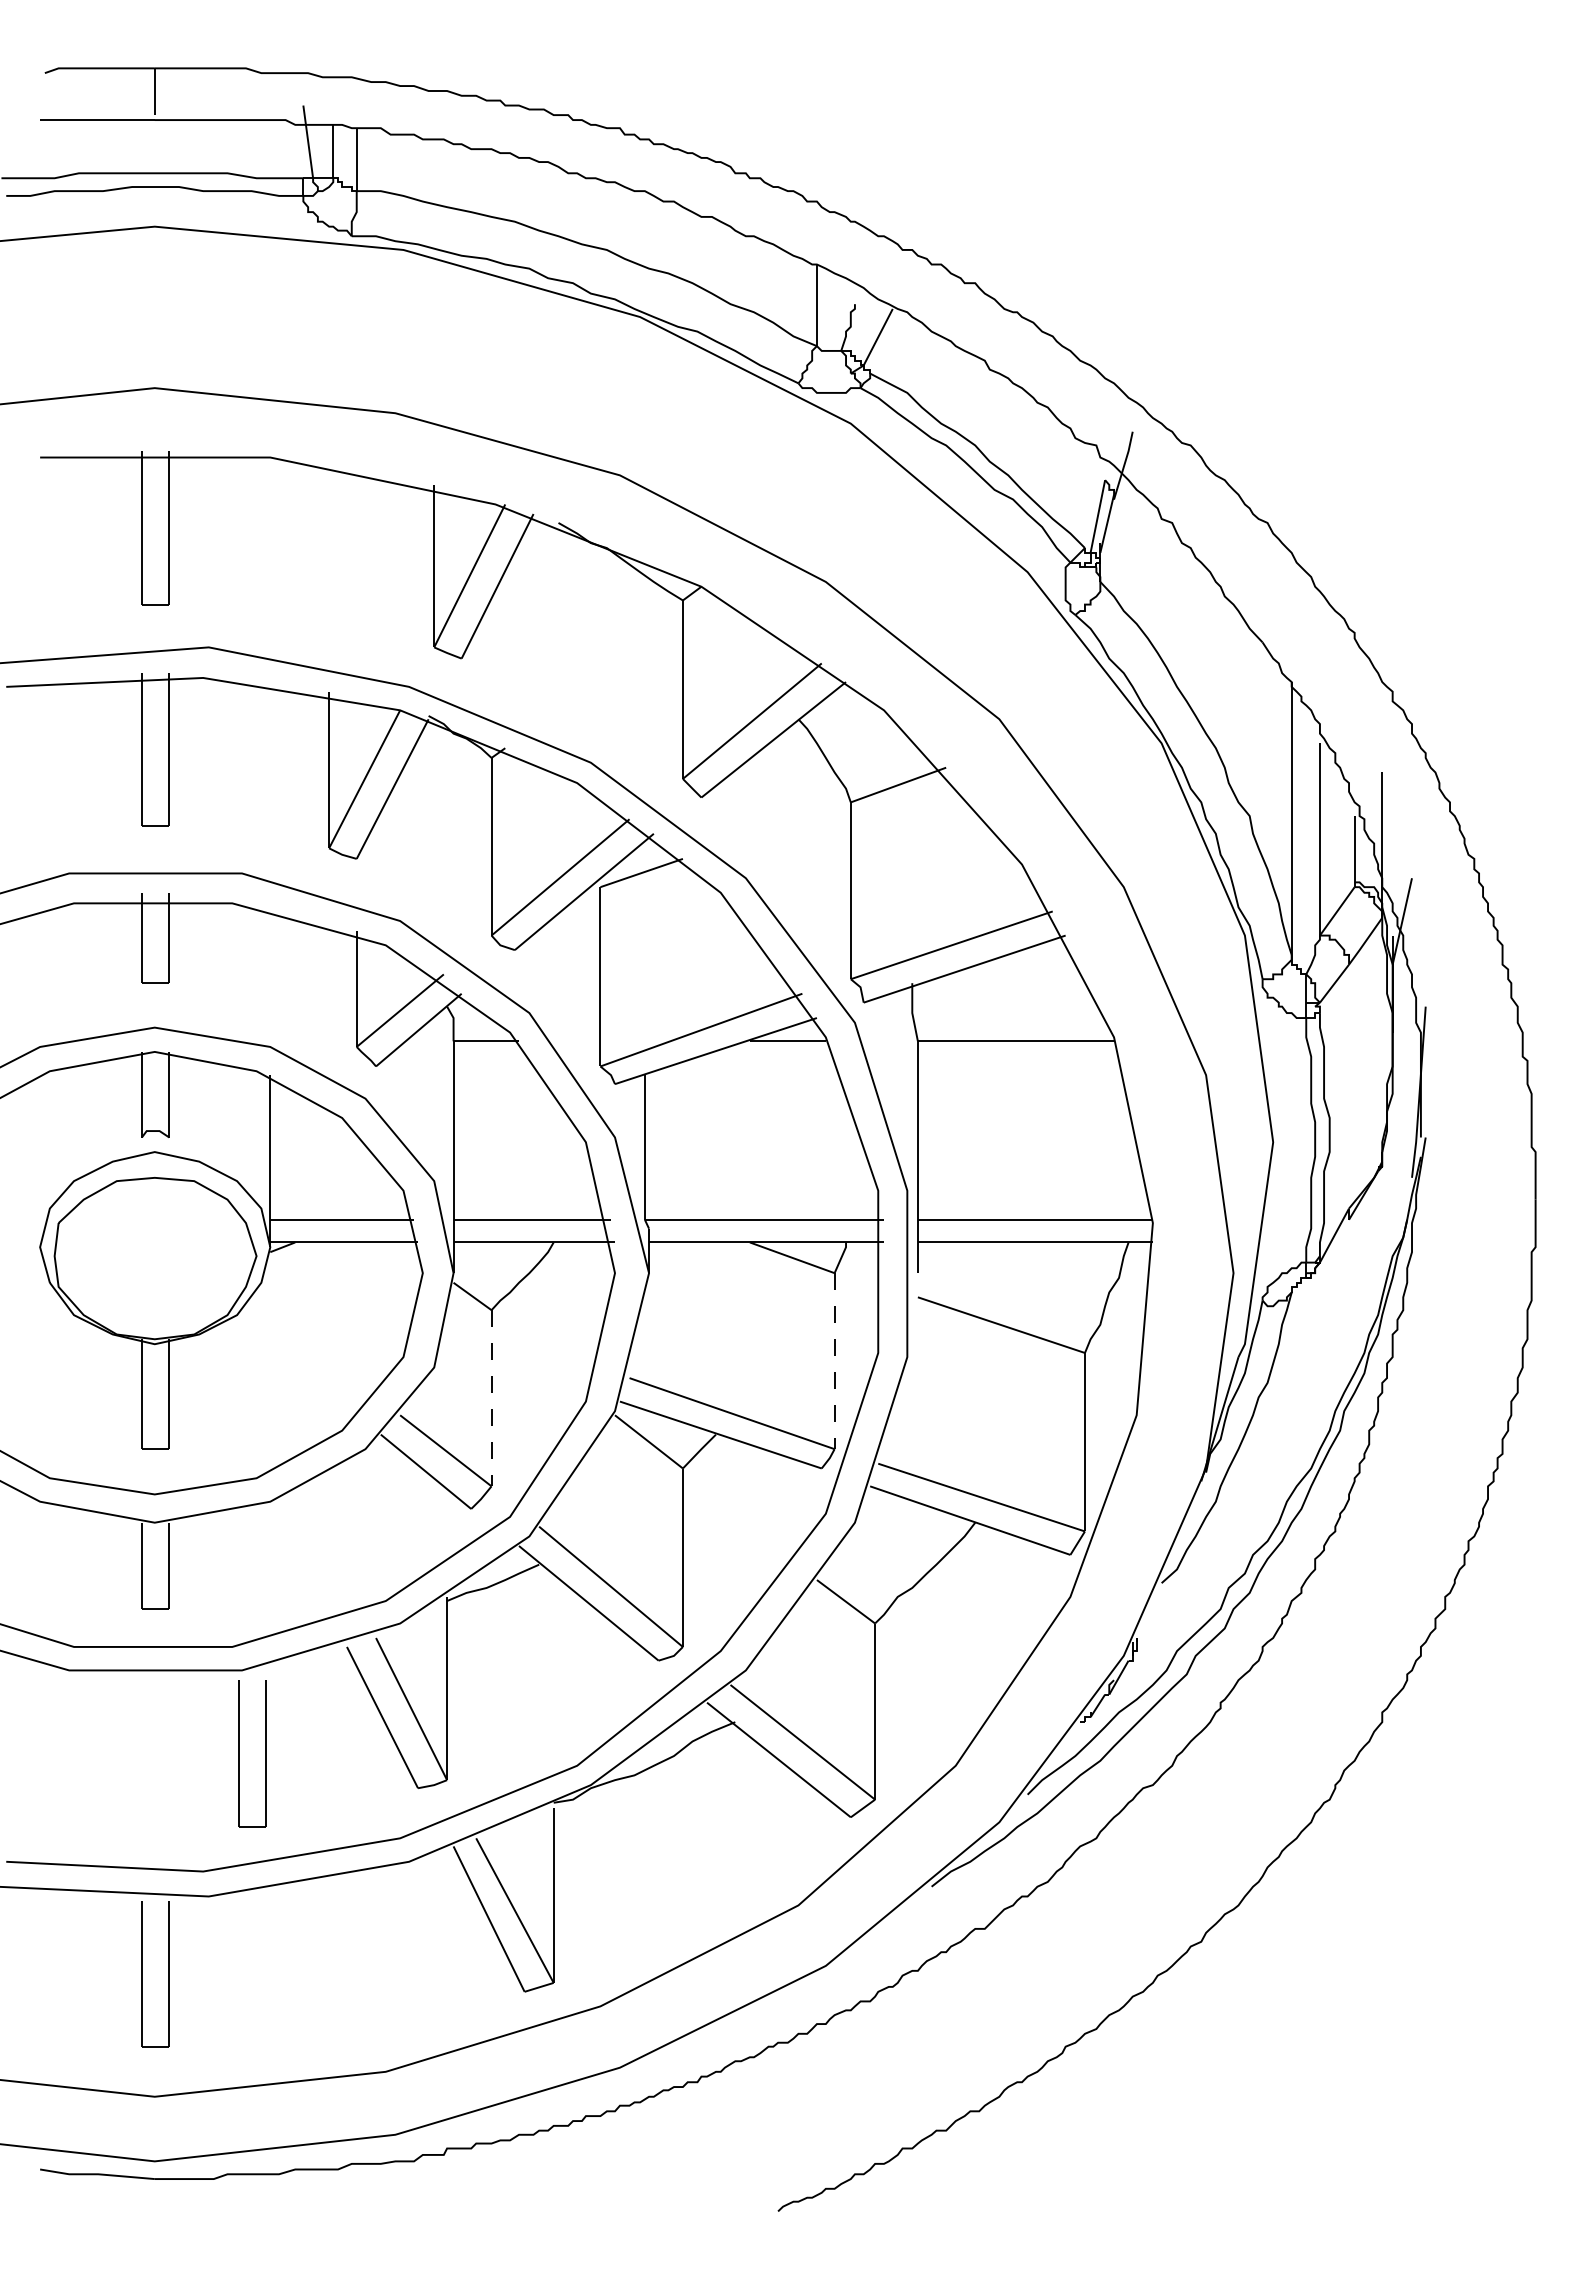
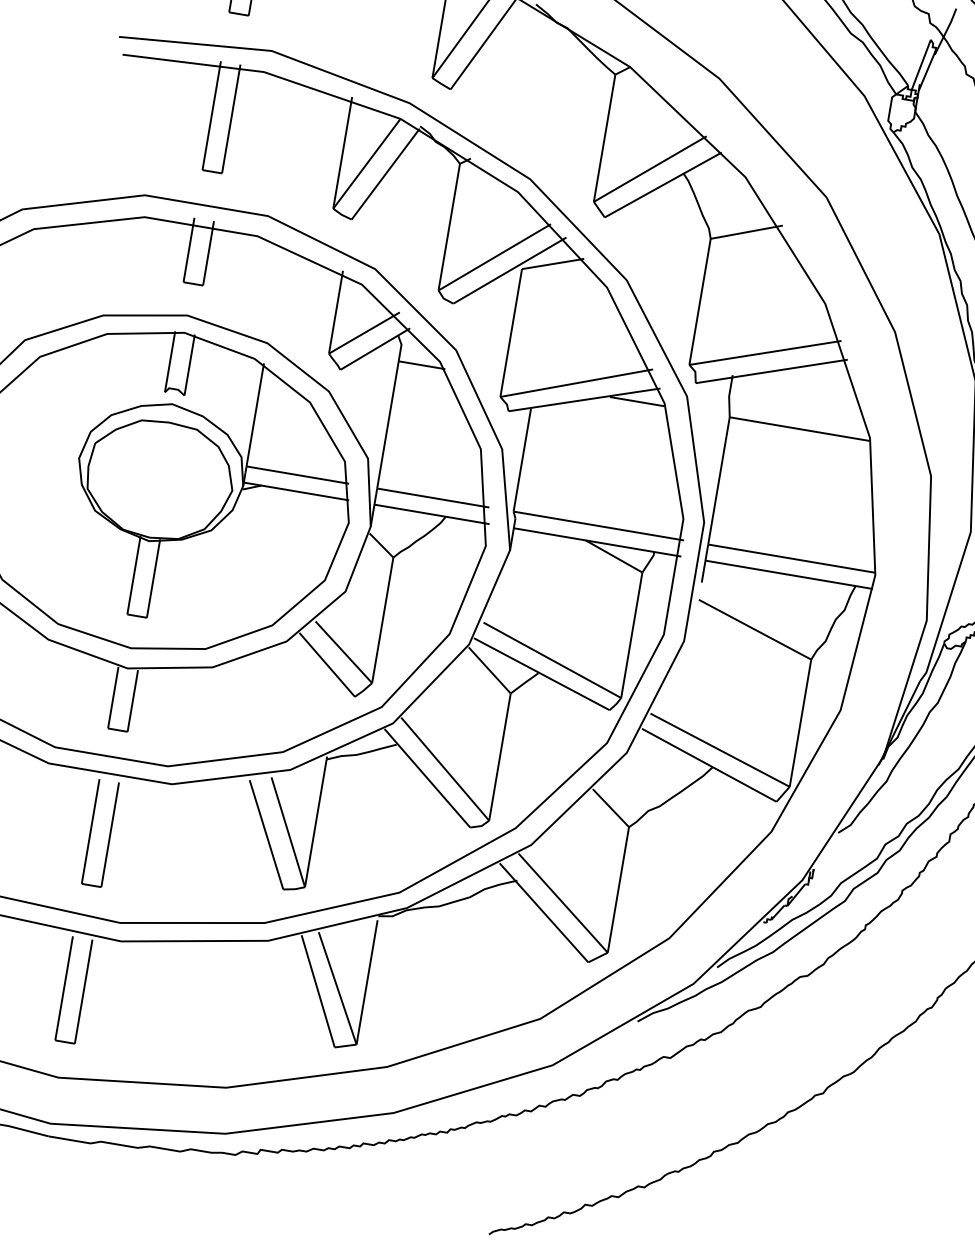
line: (834, 1361) -> (631, 635), dashed -> solid
line: (491, 1398) -> (382, 620), dashed -> solid
part: (239, 1753) -> (91, 831), moved

